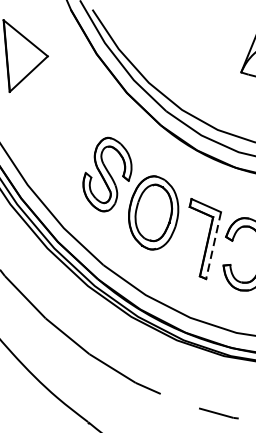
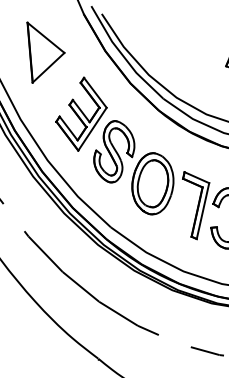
part: (68, 128) -> (81, 113), added
line: (214, 246) -> (203, 211), dashed -> solid

